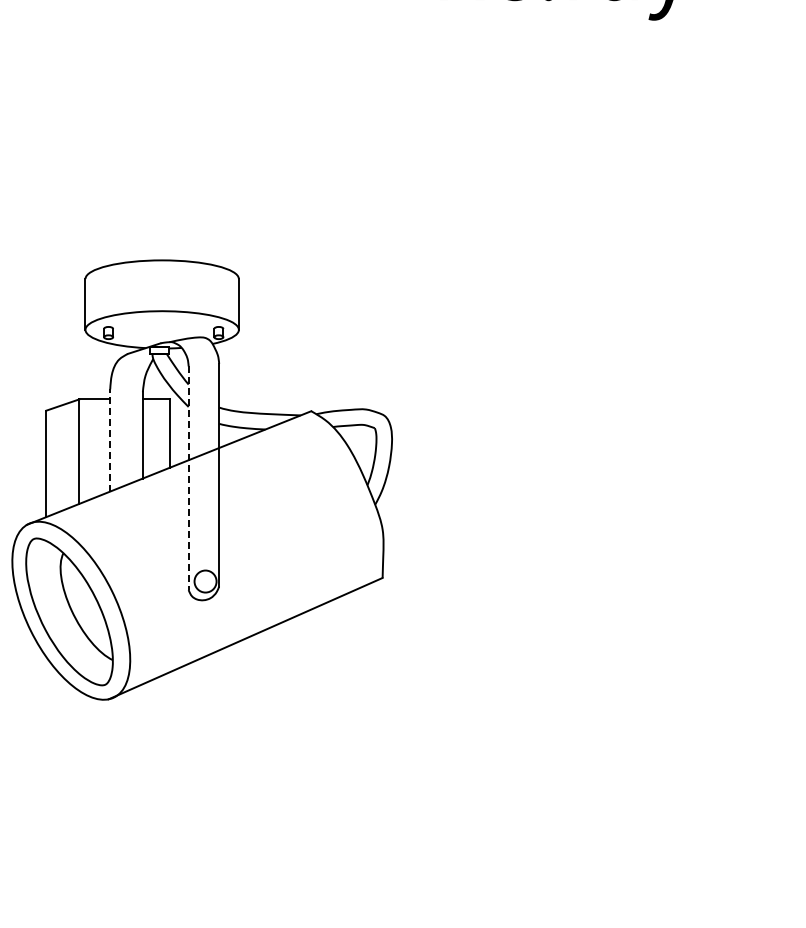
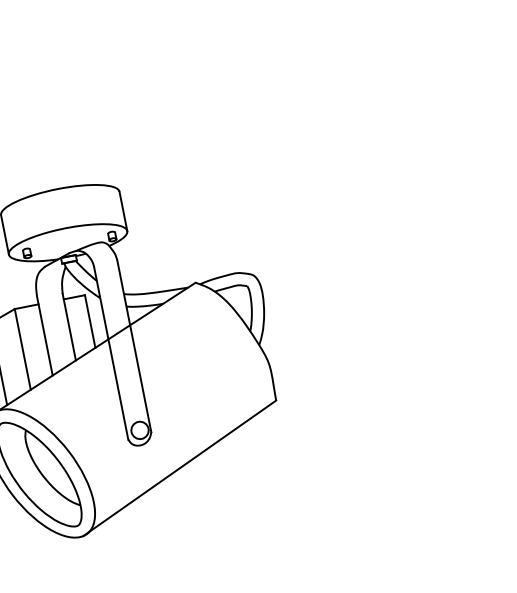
line: (110, 439) -> (44, 335), dashed -> solid
line: (188, 478) -> (111, 353), dashed -> solid

